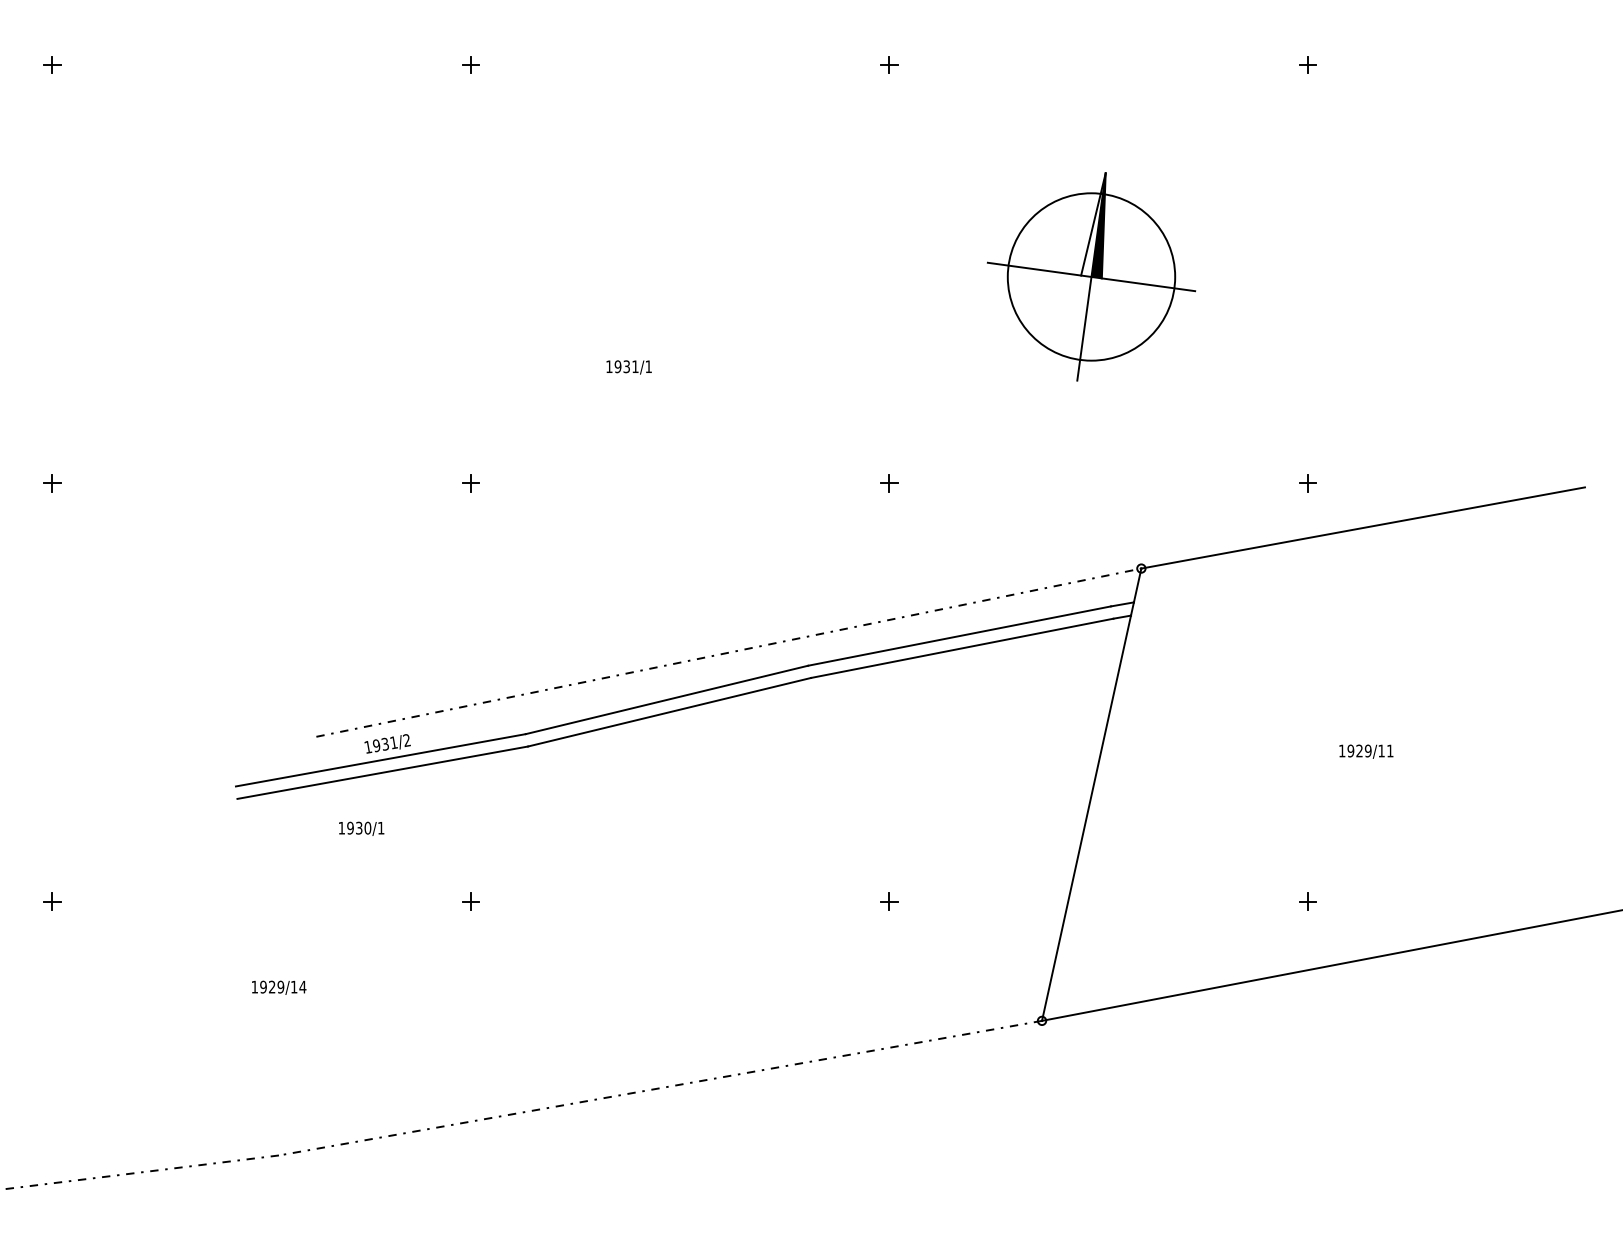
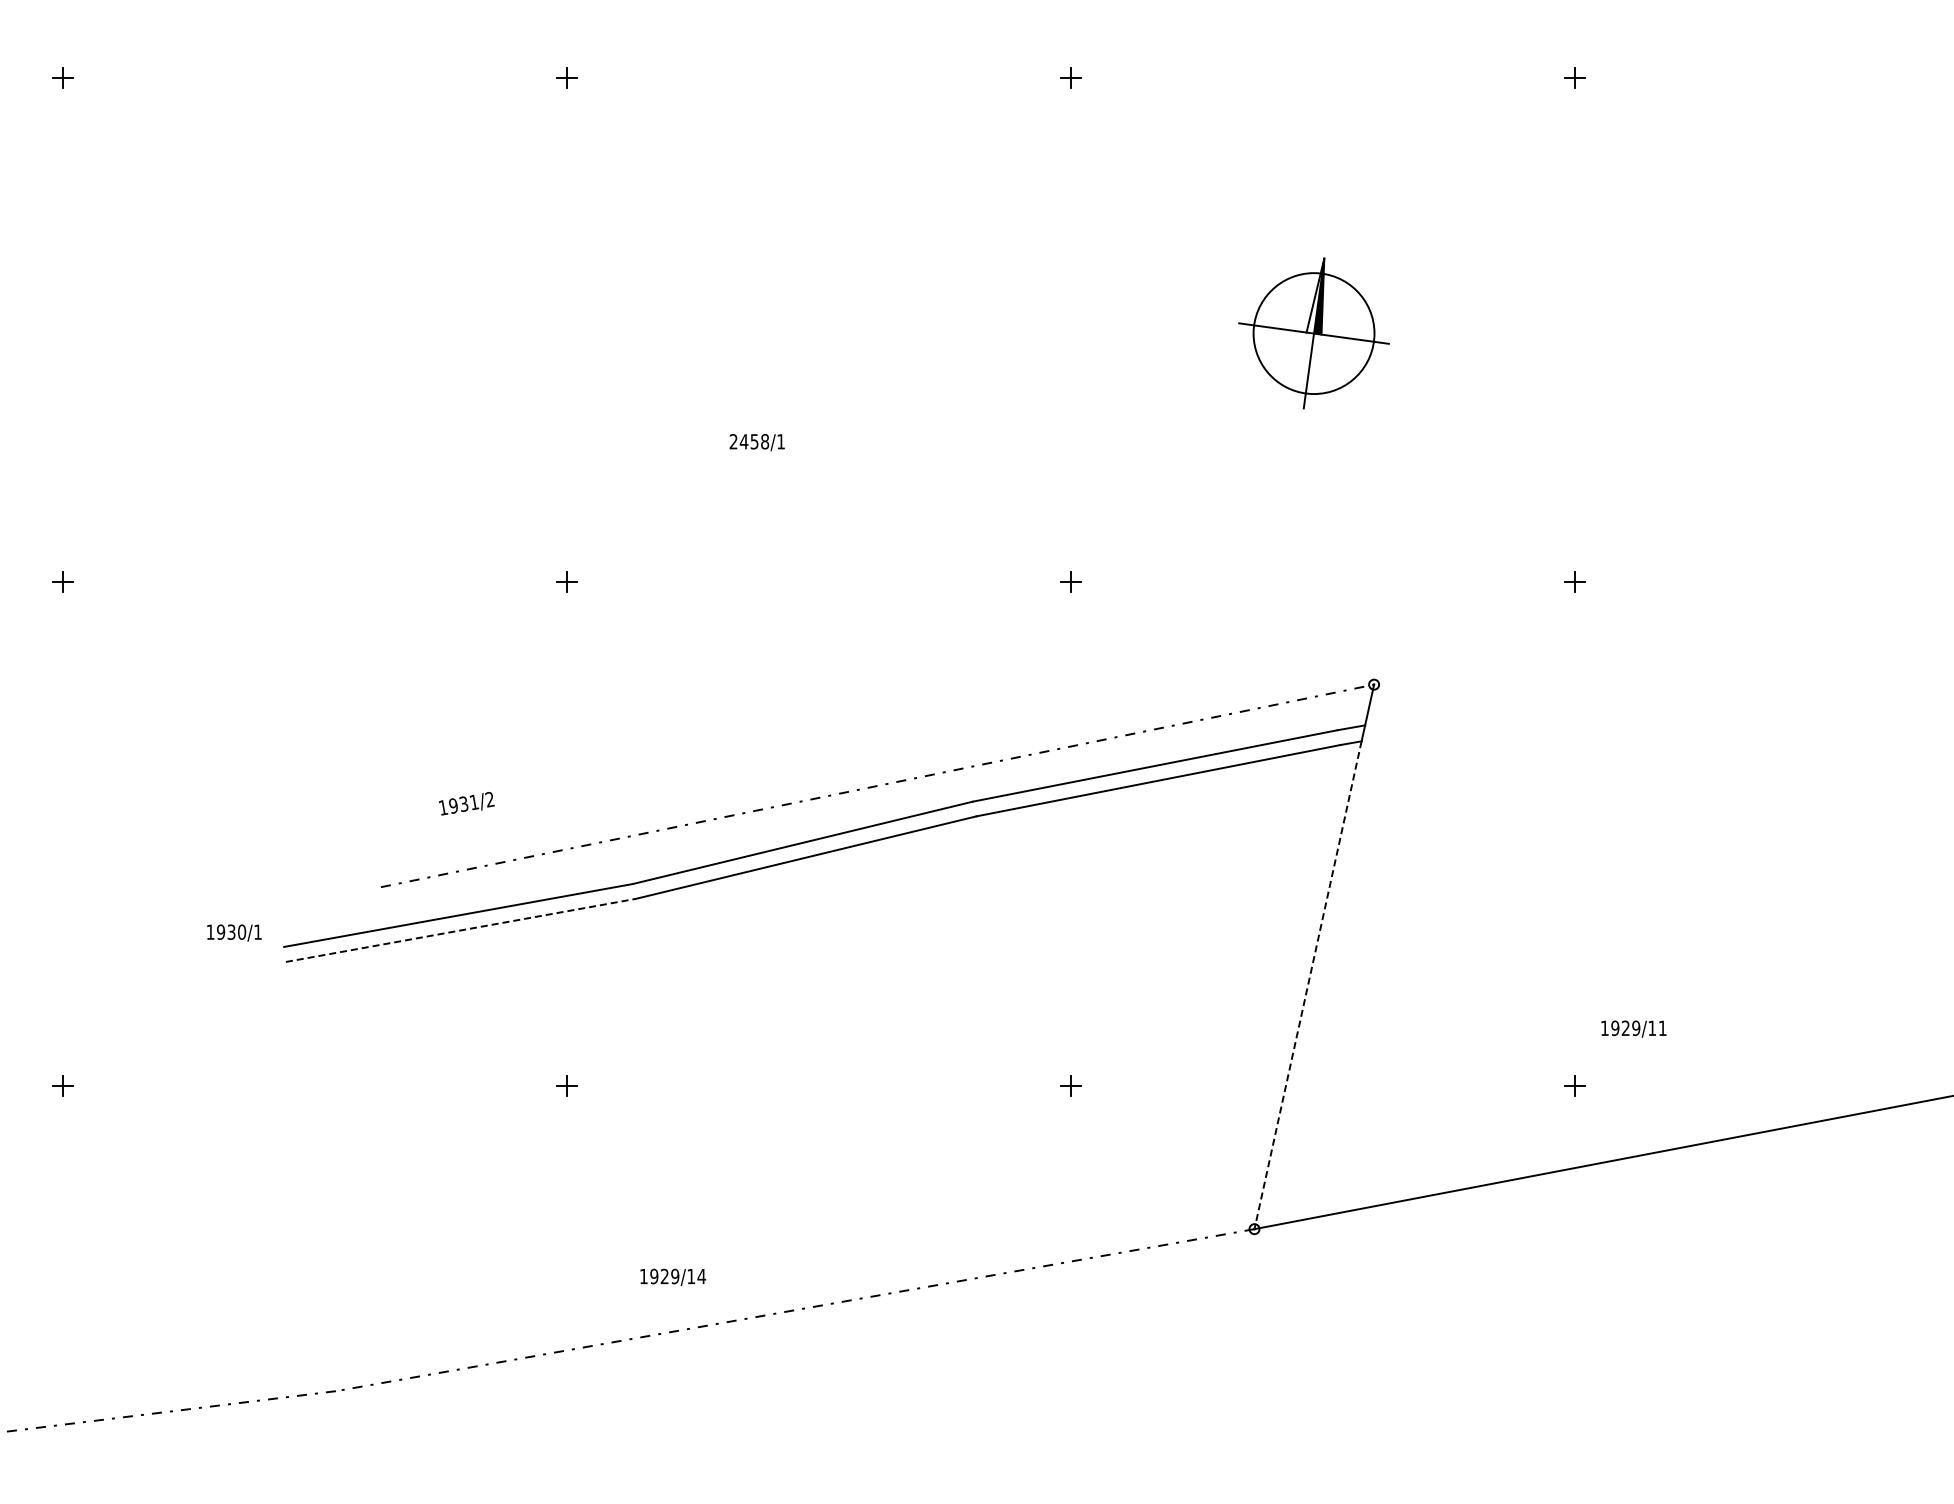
part: (1091, 276) -> (1313, 333), size x0.6
text: (622, 366) -> (749, 441), 1931/1 -> 2458/1
line: (1363, 527) -> (1641, 635), removed
text: (387, 743) -> (466, 803), moved
text: (1365, 751) -> (1633, 1028), moved
line: (382, 772) -> (460, 930), solid -> dashed
line: (1086, 818) -> (1308, 985), solid -> dashed
text: (361, 828) -> (234, 932), moved
text: (279, 987) -> (673, 1276), moved

